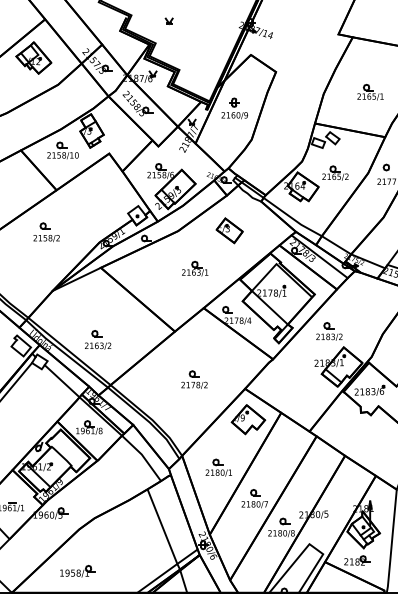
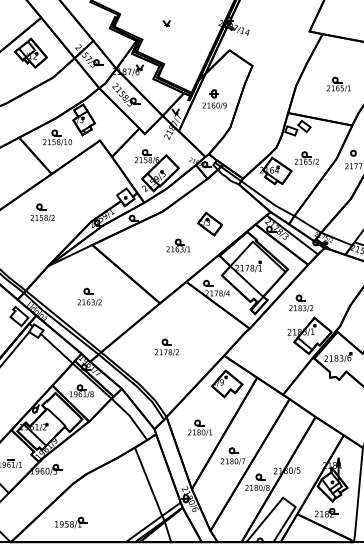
part: (168, 21) -> (166, 23), moved
part: (230, 230) -> (210, 223), moved
part: (97, 339) -> (89, 296), moved
part: (194, 378) -> (166, 346), moved

